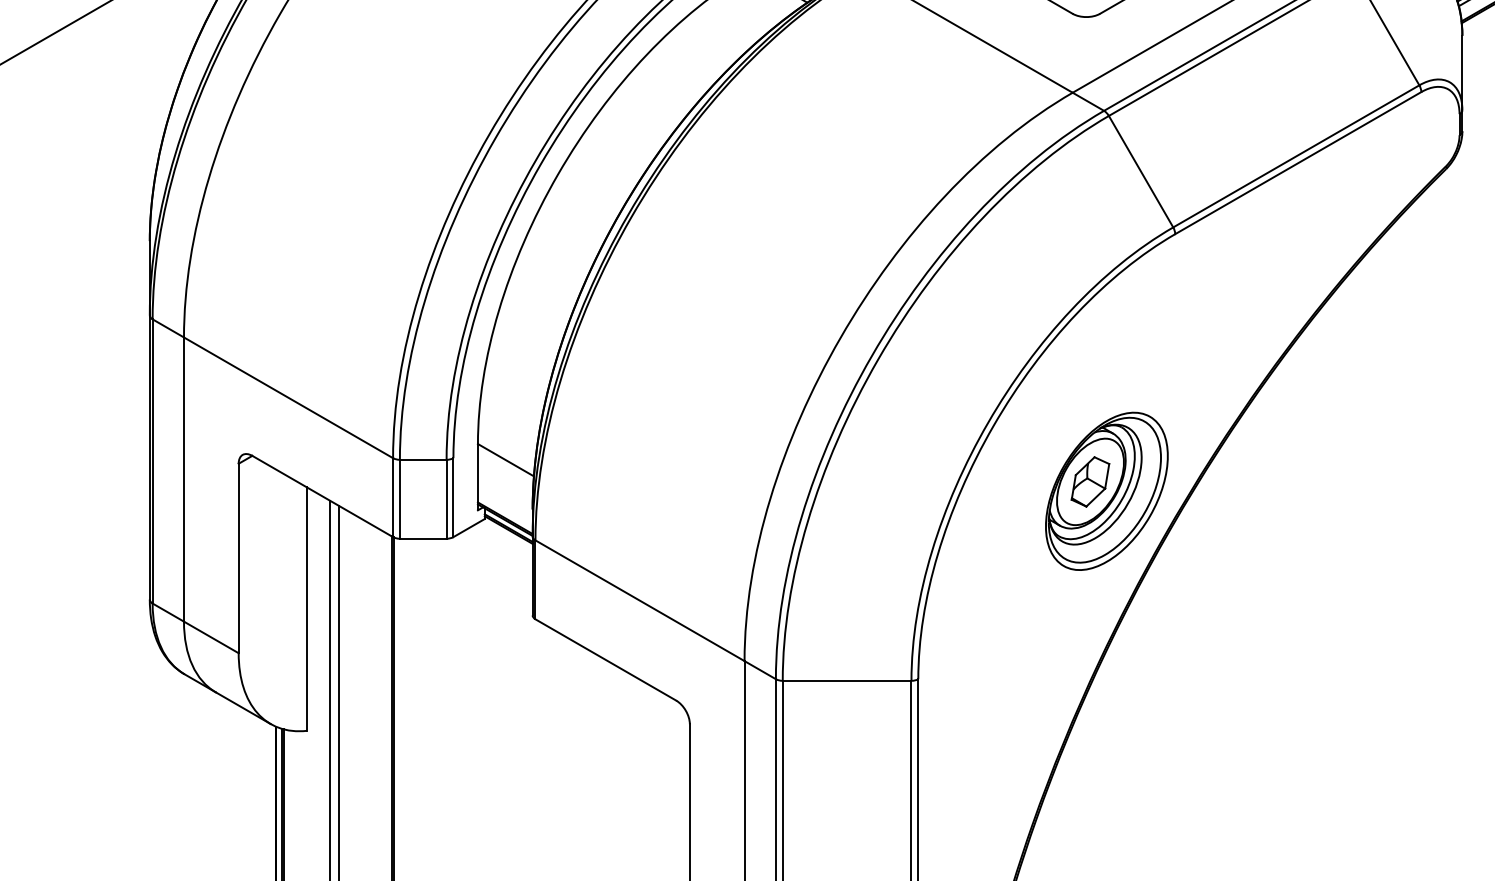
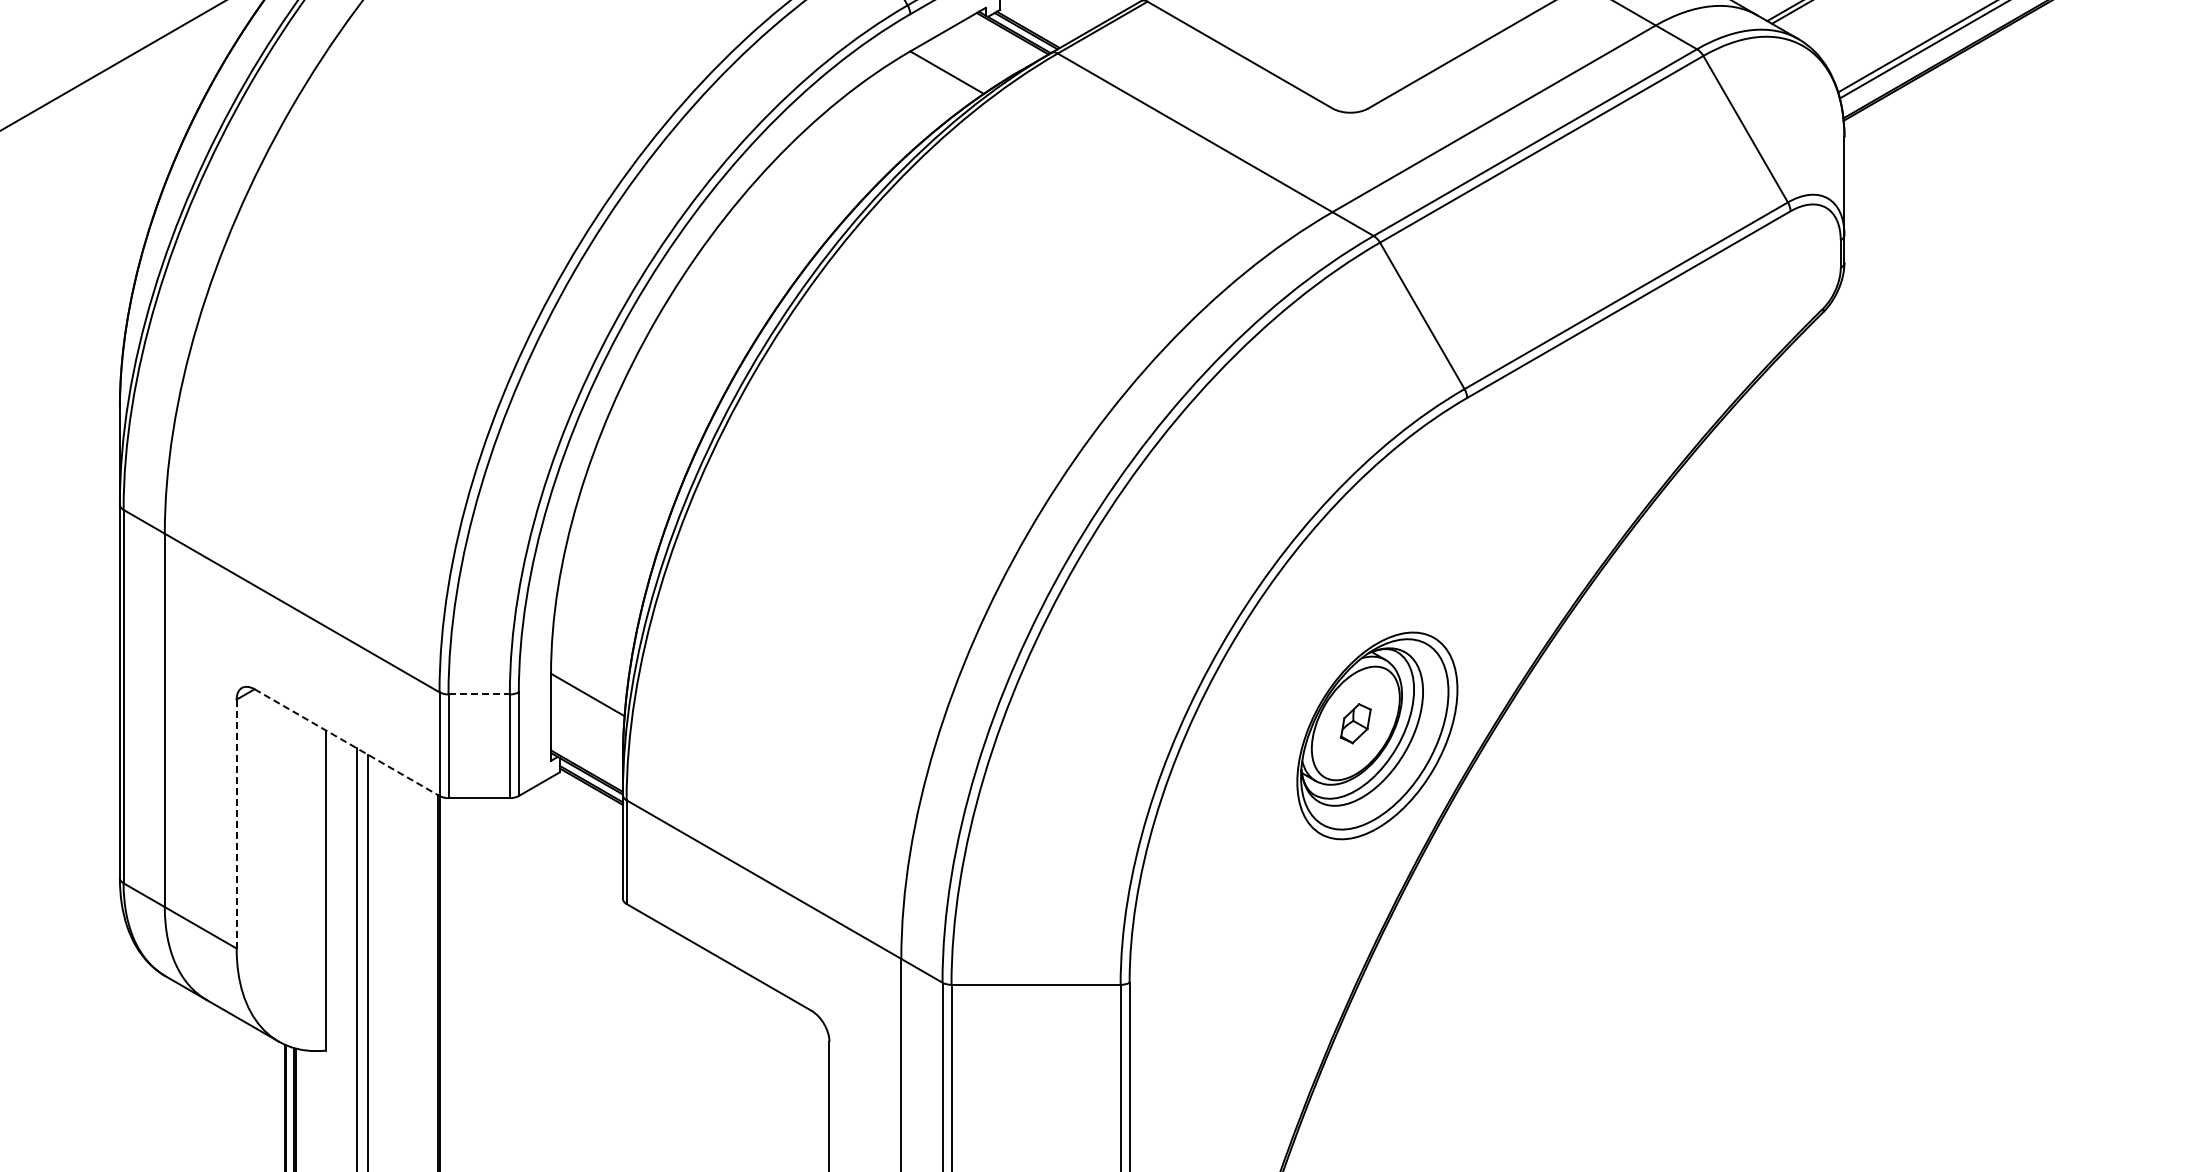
line: (423, 459) -> (479, 694), solid -> dashed
part: (1090, 481) -> (1355, 723), size x0.6
line: (323, 496) -> (347, 742), solid -> dashed
line: (238, 558) -> (236, 823), solid -> dashed

